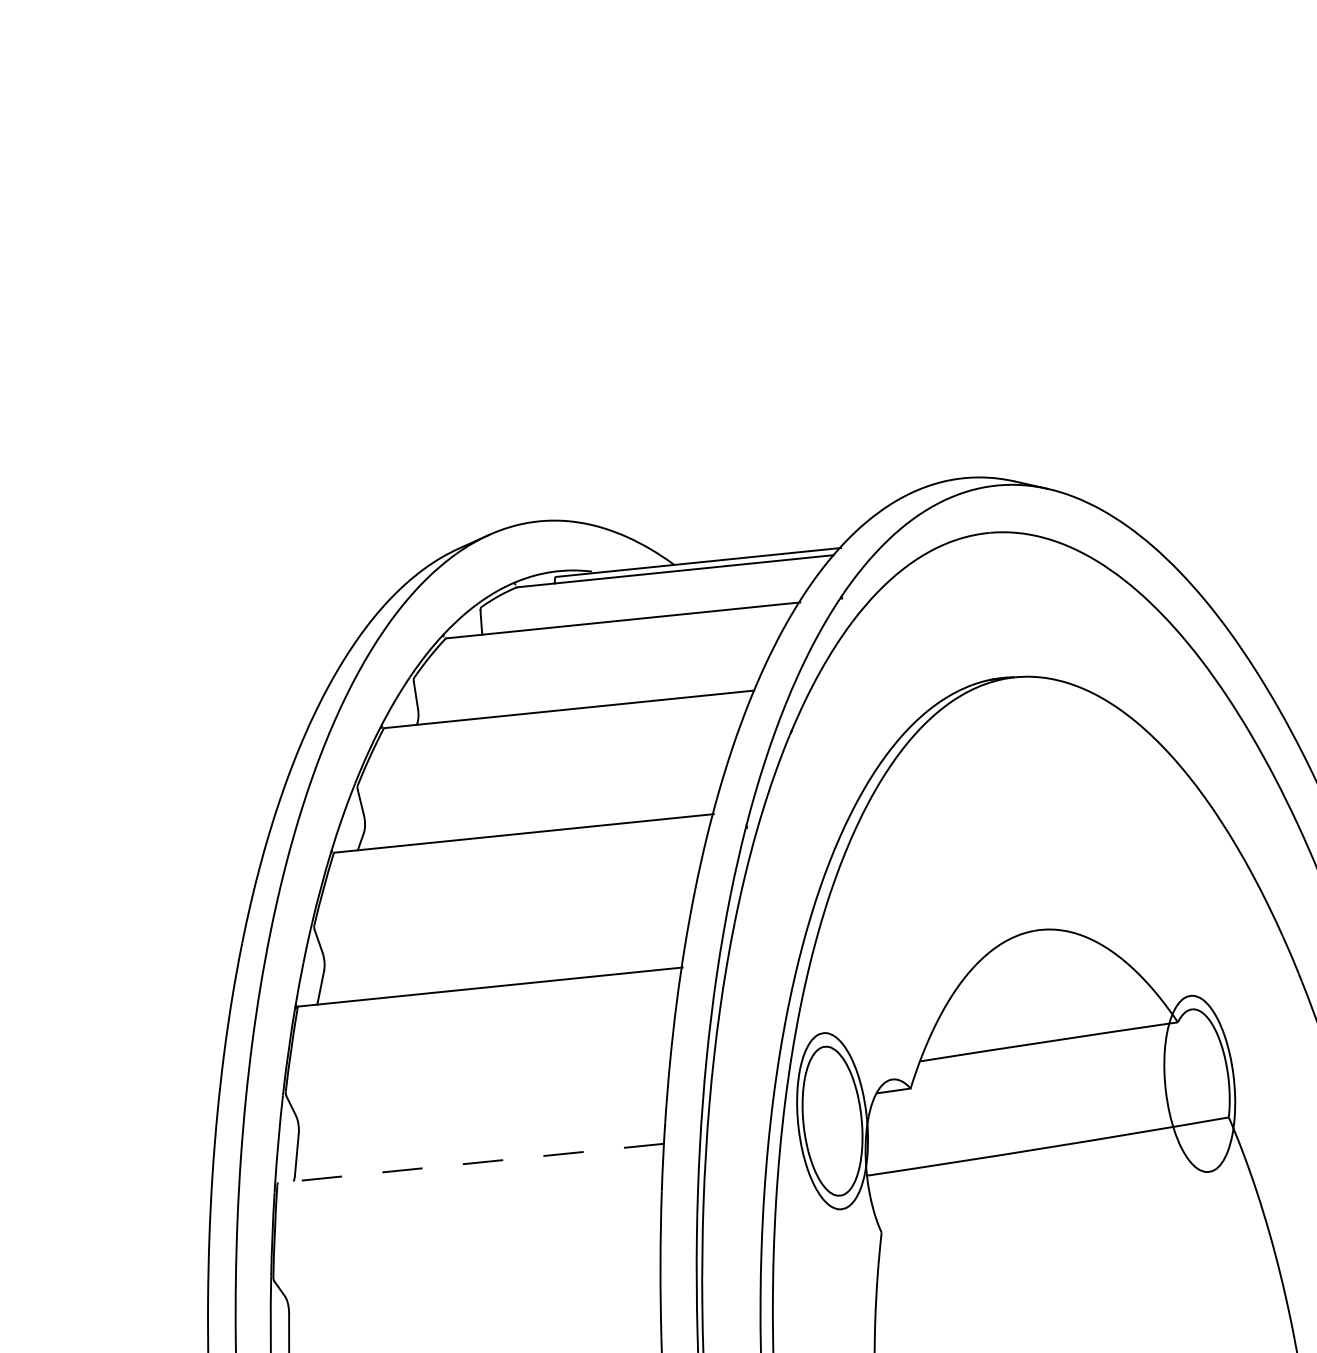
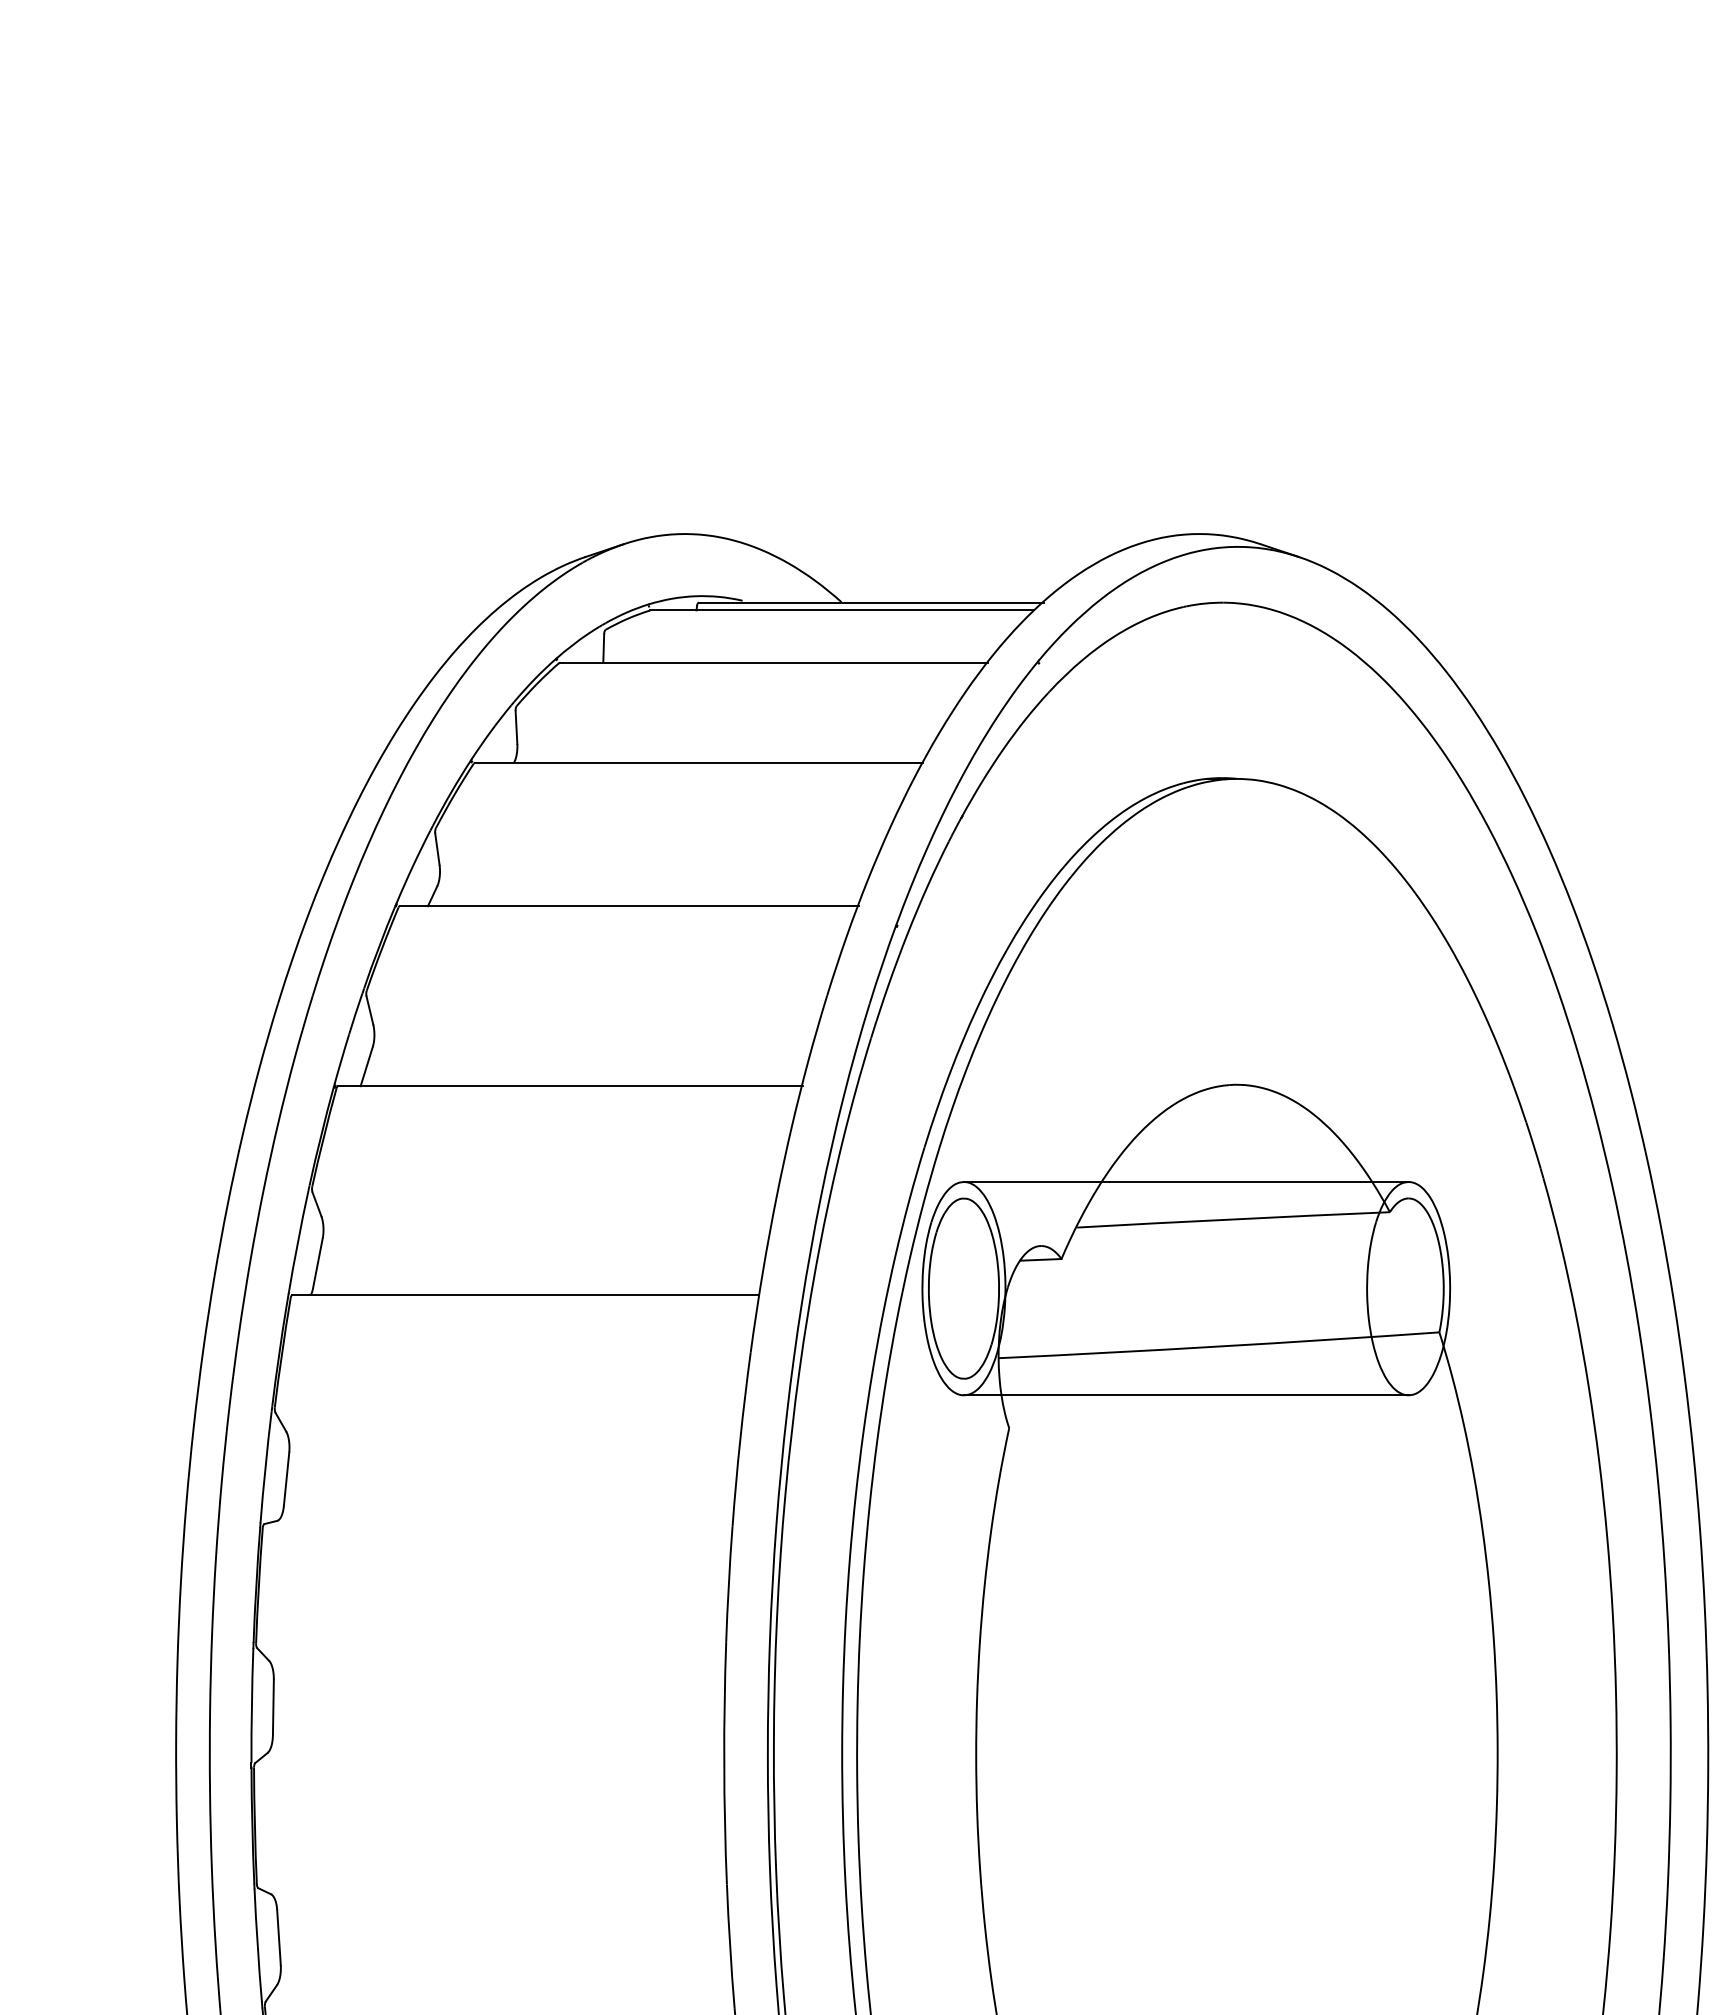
line: (1006, 1014) -> (1185, 1181), added
line: (471, 1163) -> (525, 1295), dashed -> solid
line: (1024, 1190) -> (1185, 1395), added

